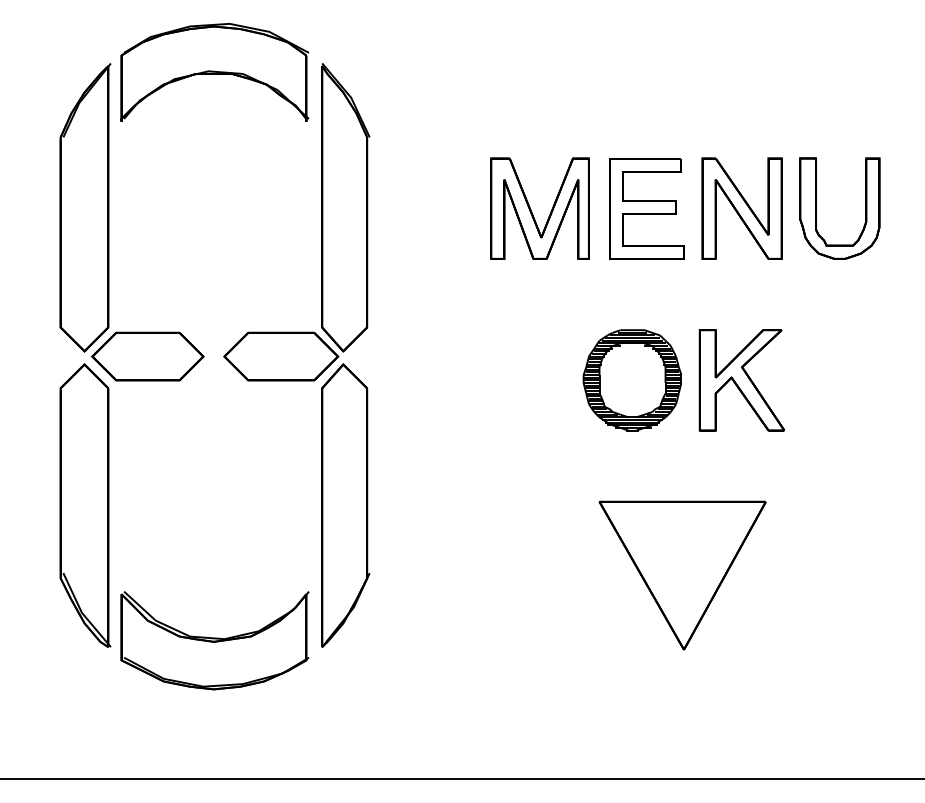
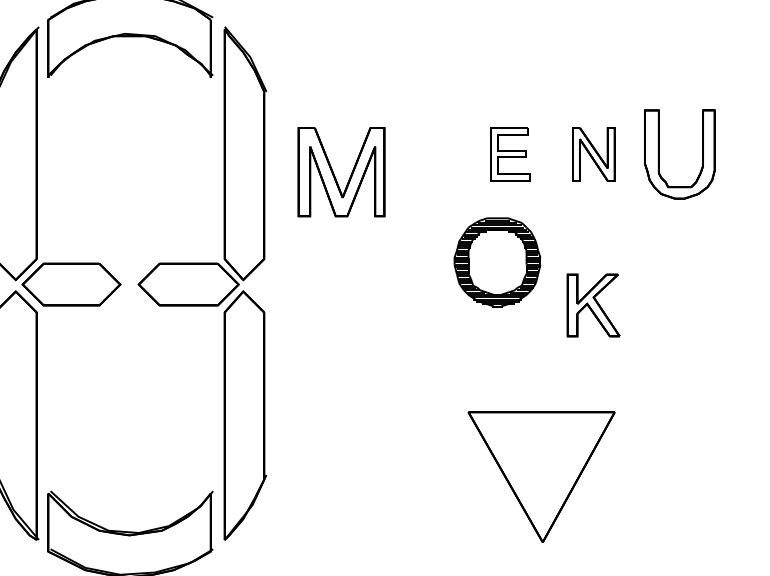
part: (646, 208) -> (509, 154), size x0.6
part: (741, 208) -> (593, 154), size x0.6
part: (531, 209) -> (334, 172), moved
part: (632, 380) -> (497, 262), moved
part: (741, 380) -> (593, 305), size x0.7

